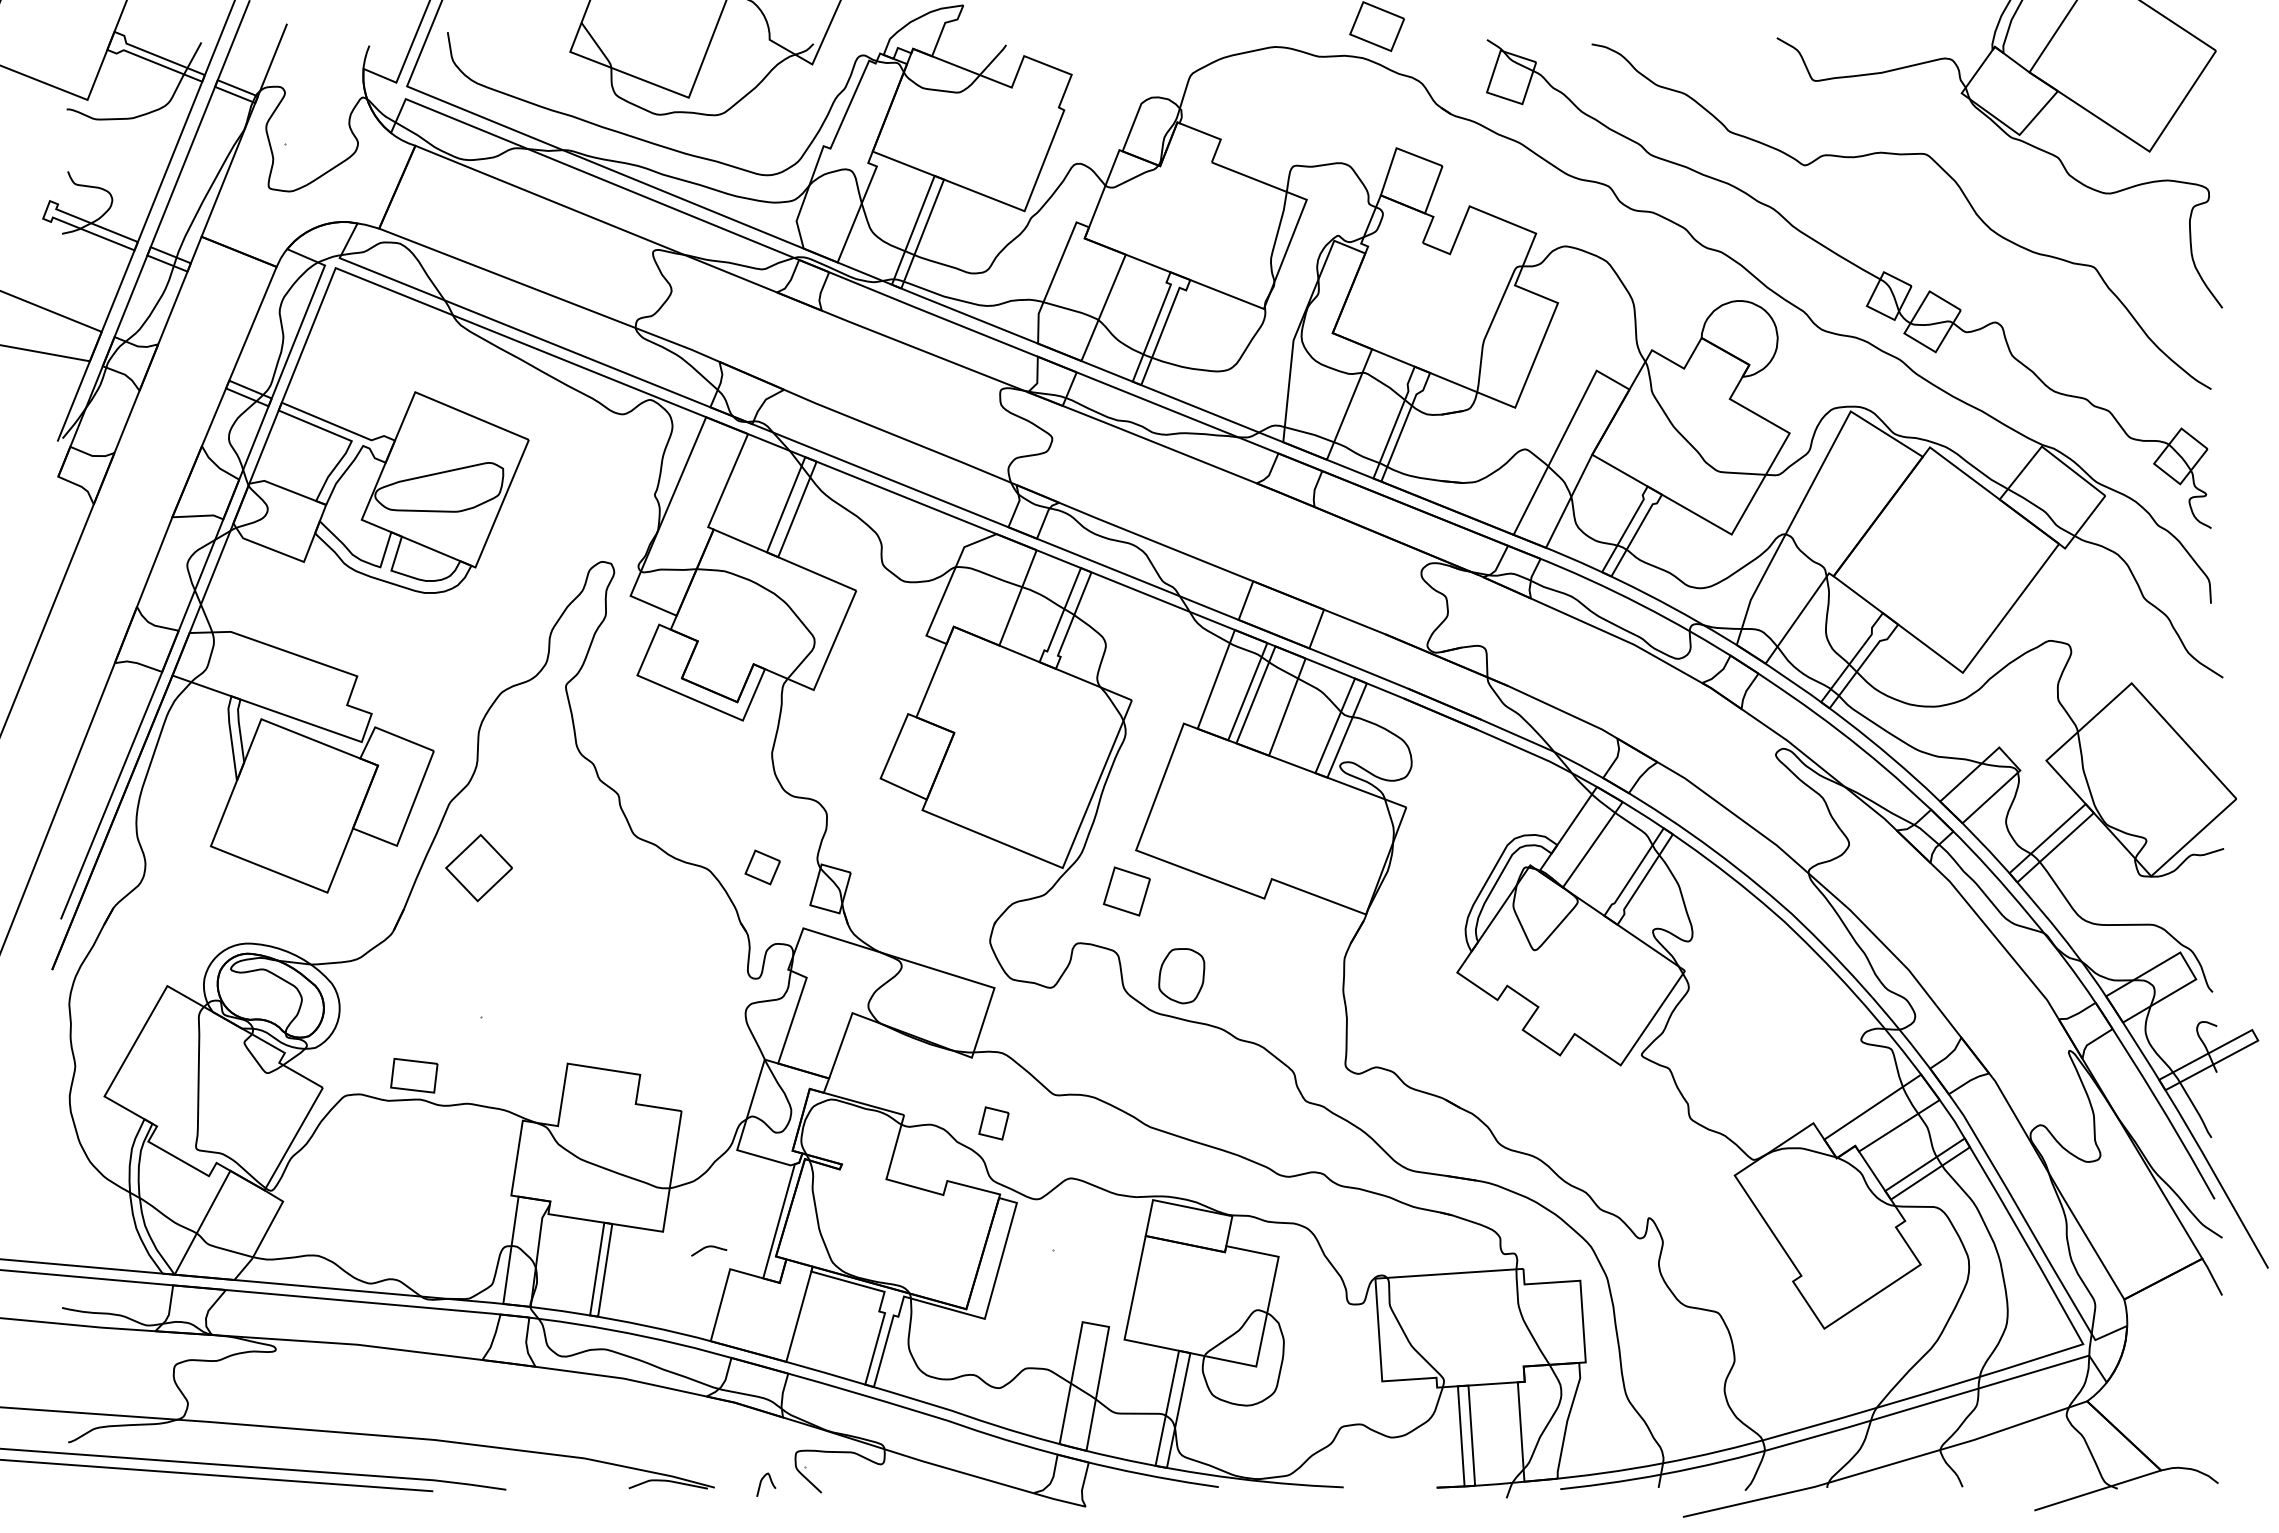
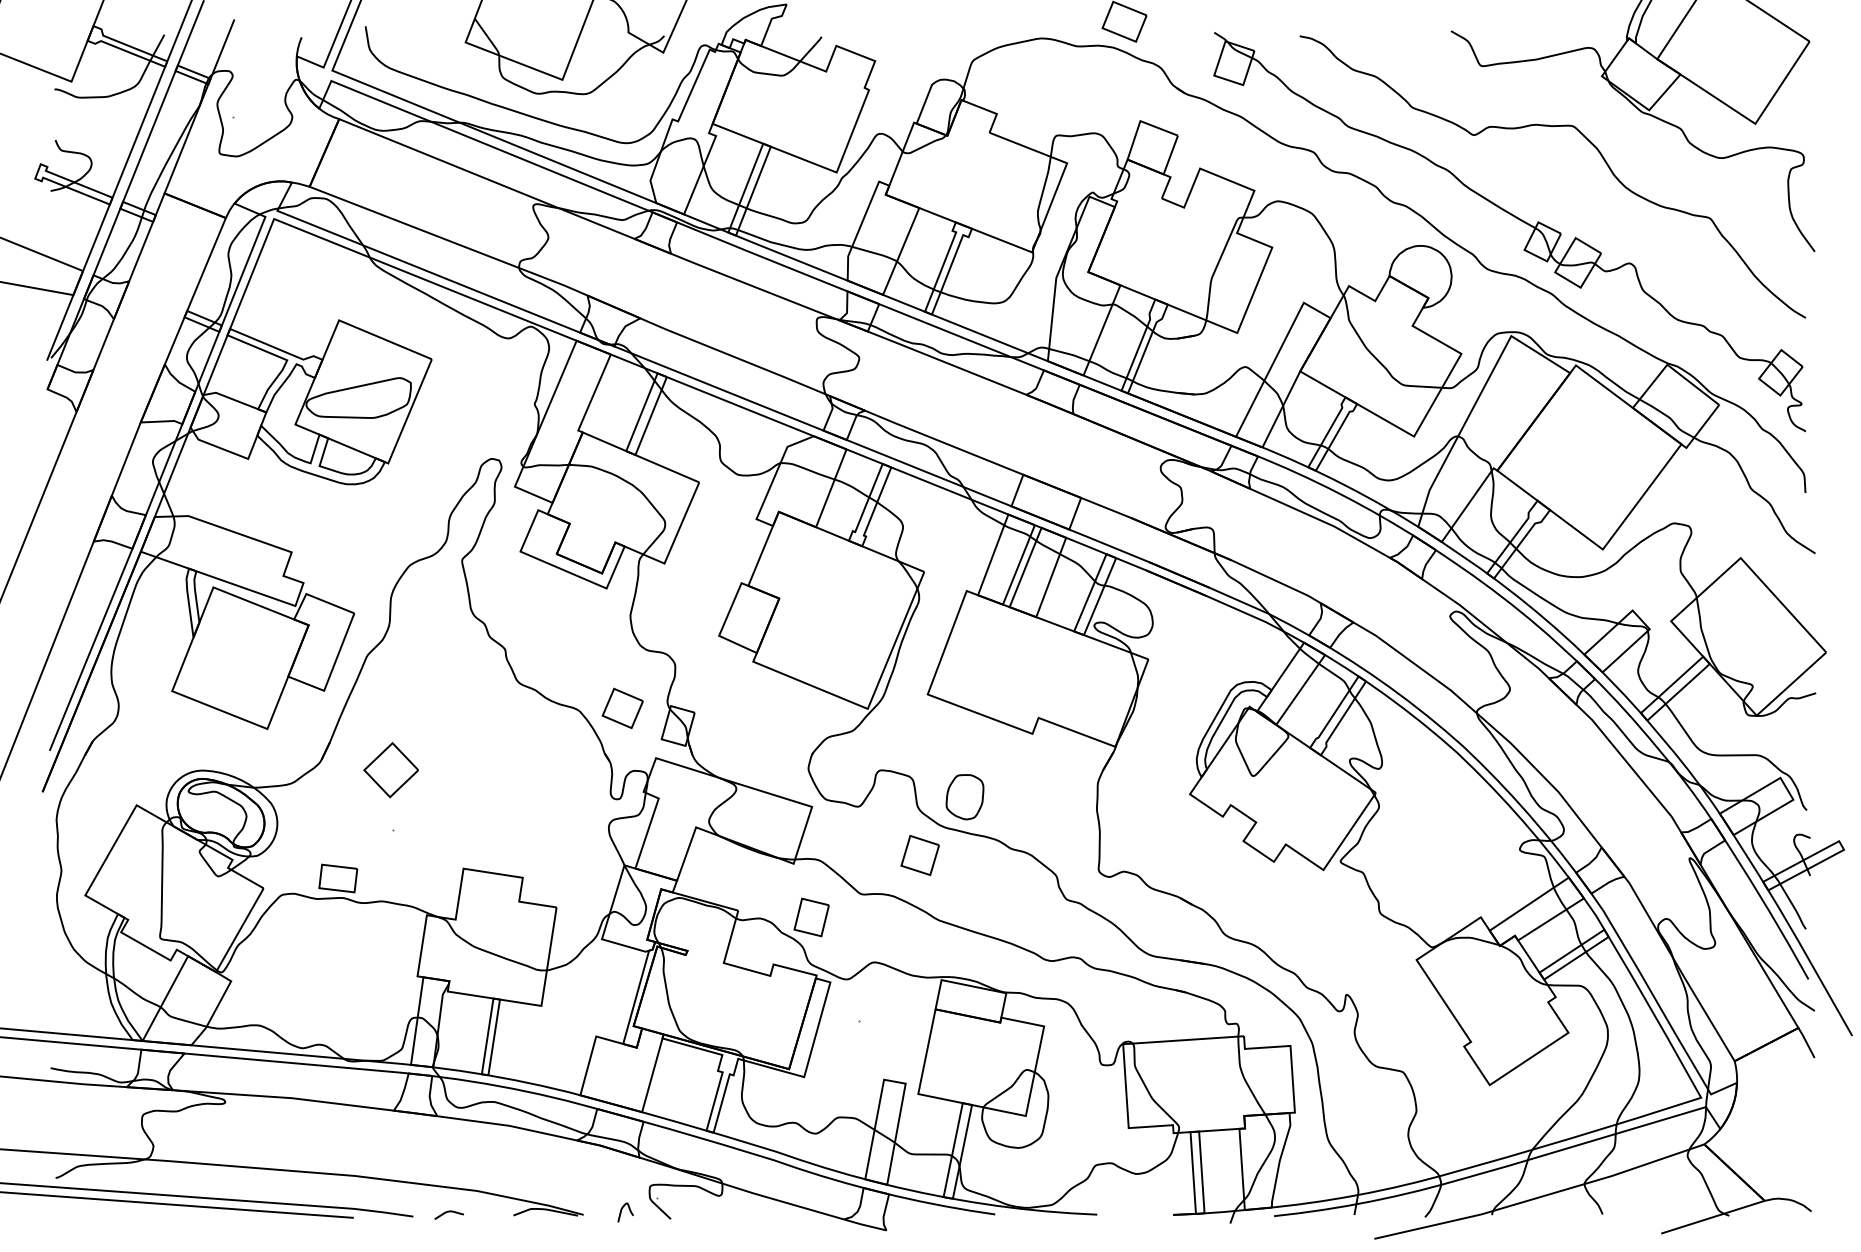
part: (762, 867) -> (622, 708), size x1.43
part: (478, 868) -> (390, 770), moved
part: (1126, 891) -> (919, 855), moved
part: (993, 1123) -> (811, 917), size x1.43
curve: (709, 1247) -> (449, 1212), moved

